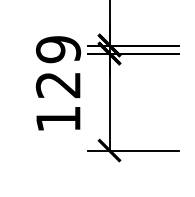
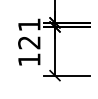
text: (58, 48) -> (29, 24), 9 -> 1

